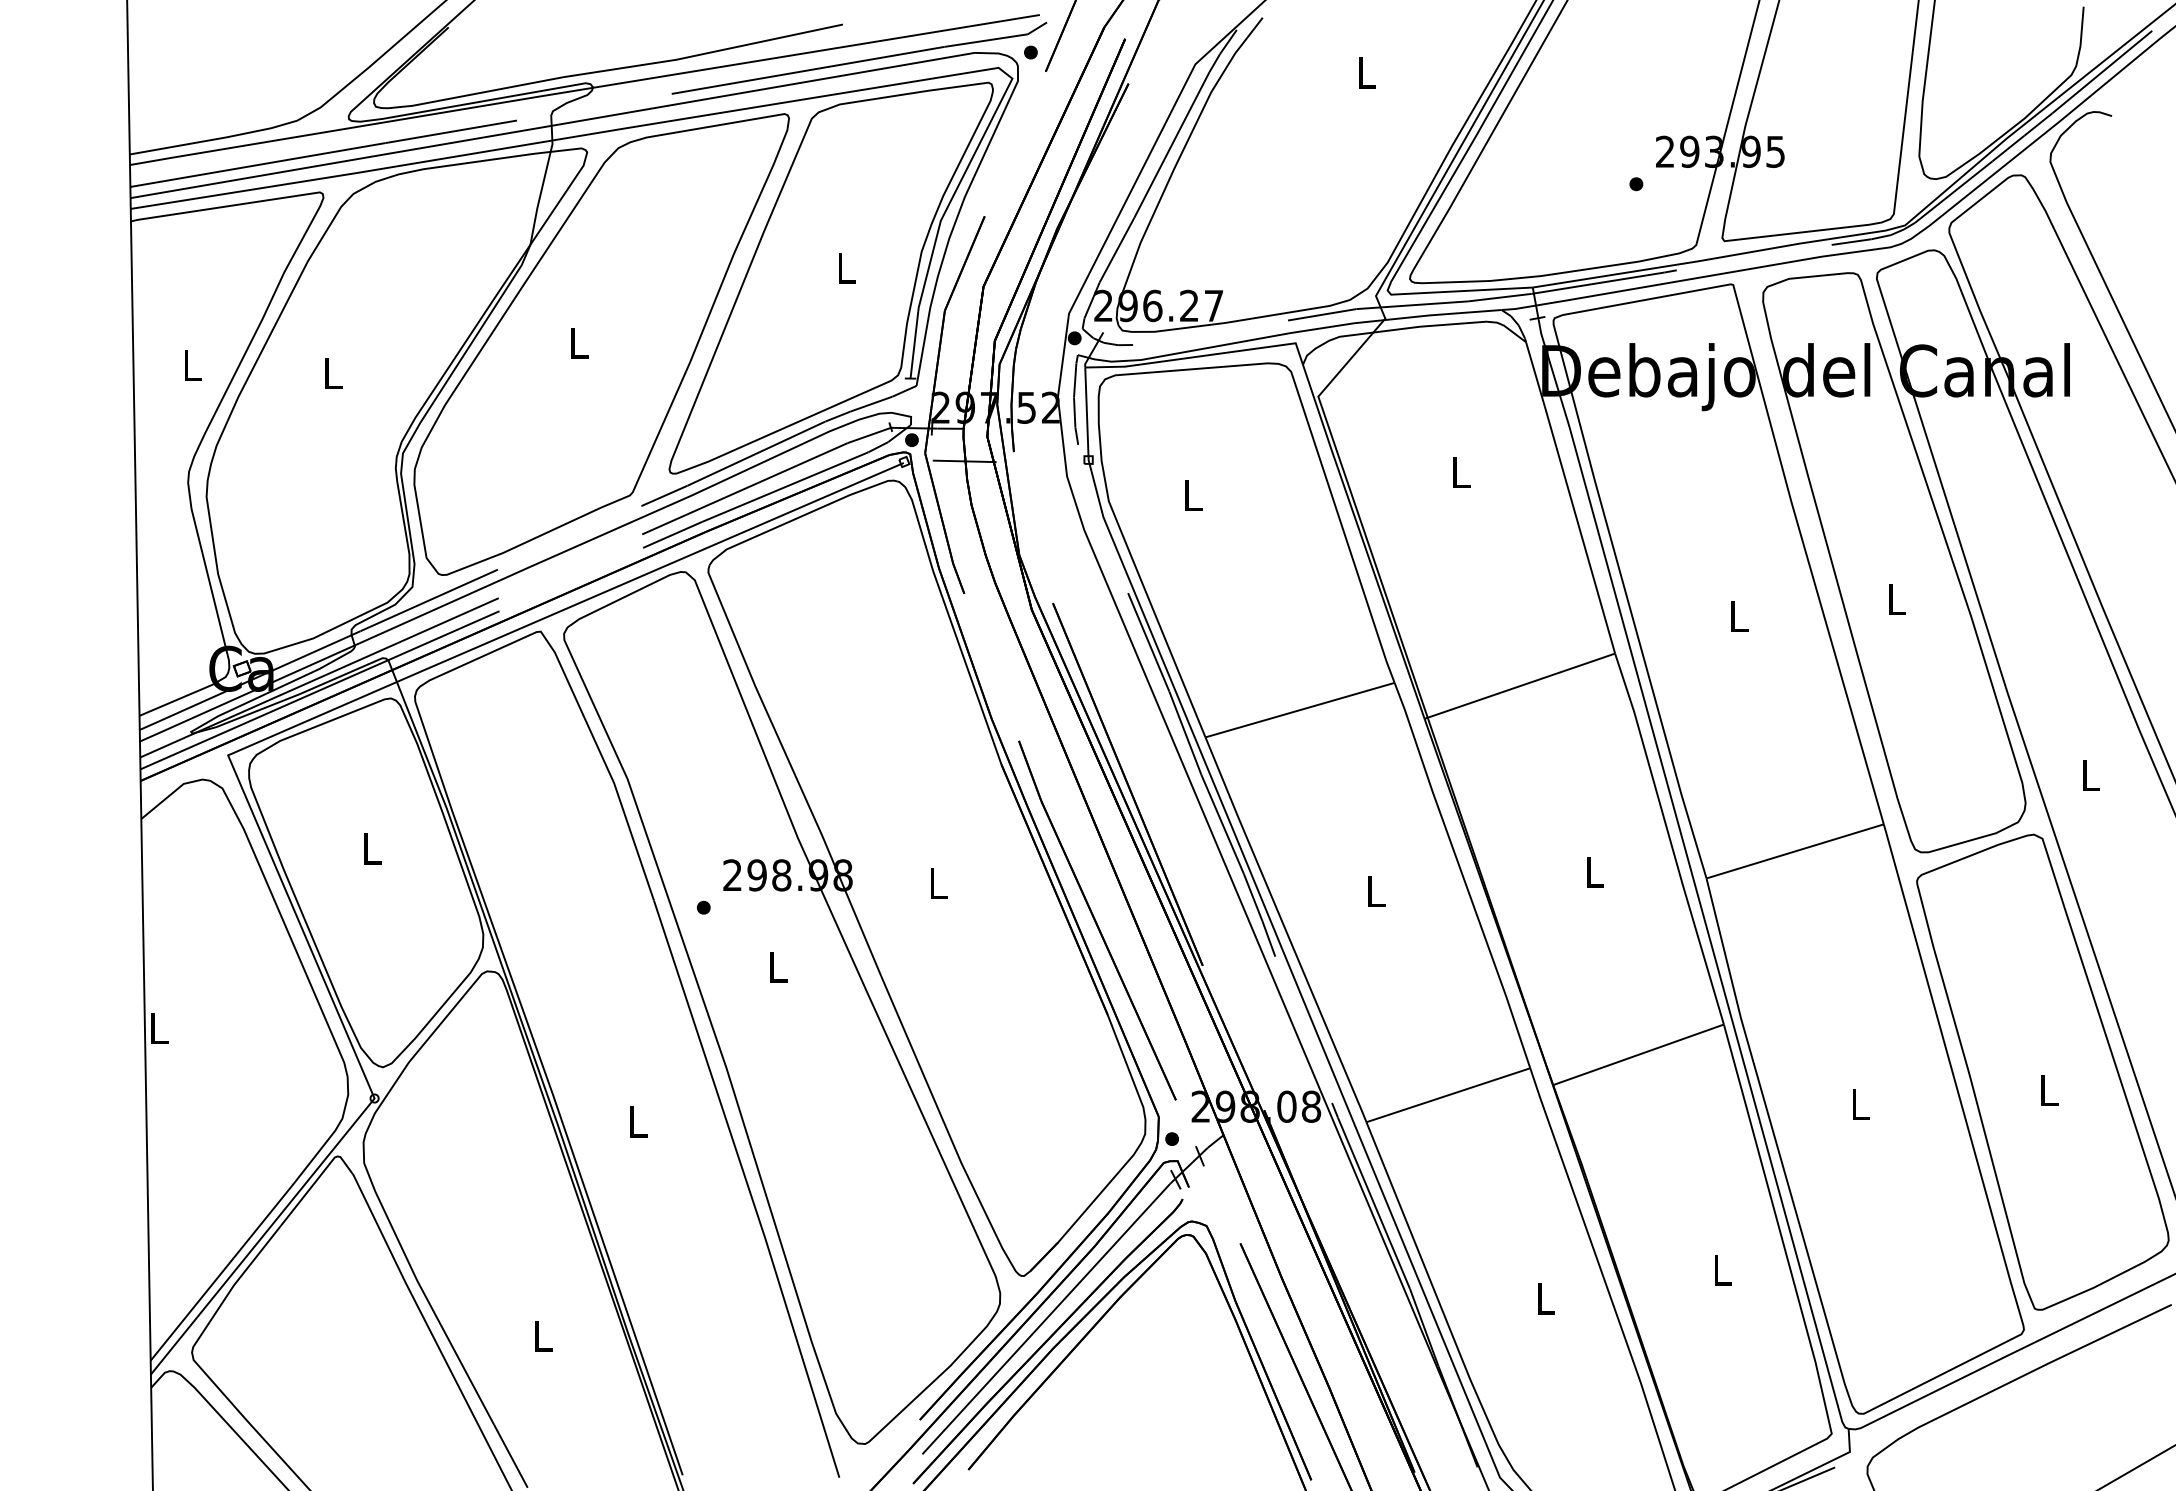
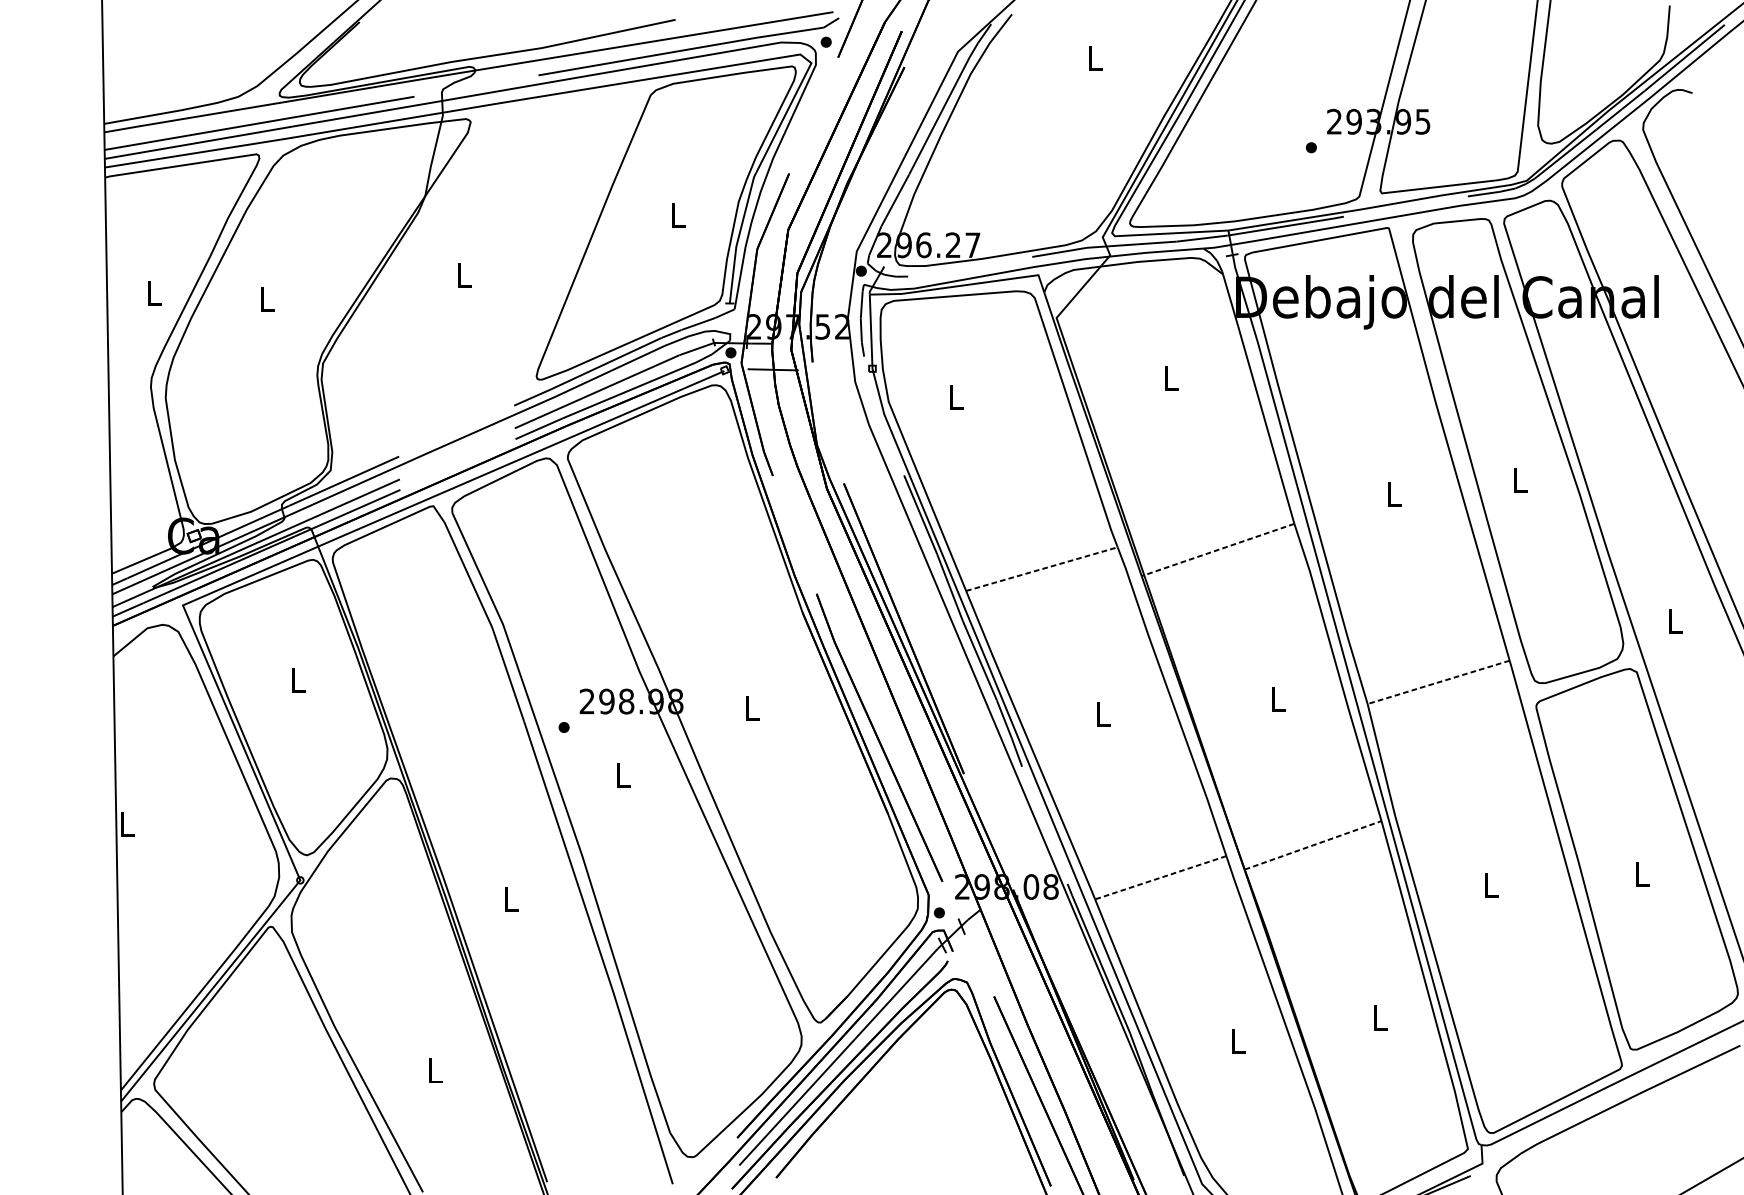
part: (601, 344) -> (482, 276), removed
line: (1519, 686) -> (1217, 550), solid -> dashed
line: (1300, 709) -> (1042, 568), solid -> dashed
line: (1795, 851) -> (1438, 682), solid -> dashed
line: (1638, 1054) -> (1313, 845), solid -> dashed
line: (1447, 1095) -> (1160, 877), solid -> dashed

